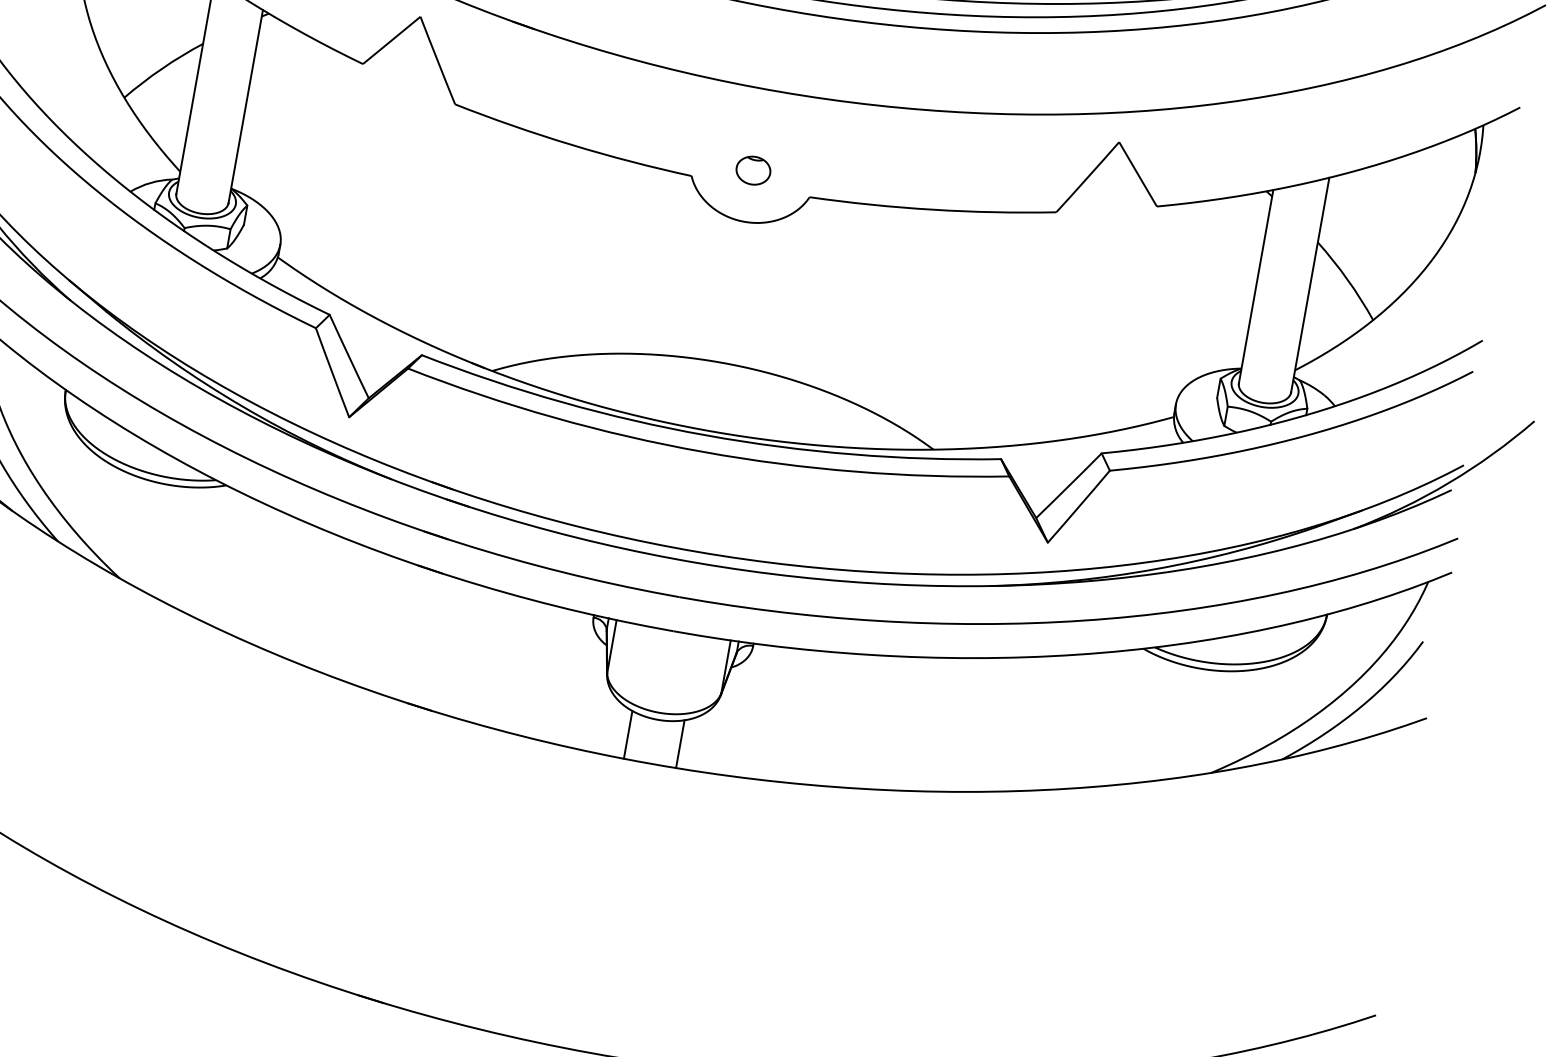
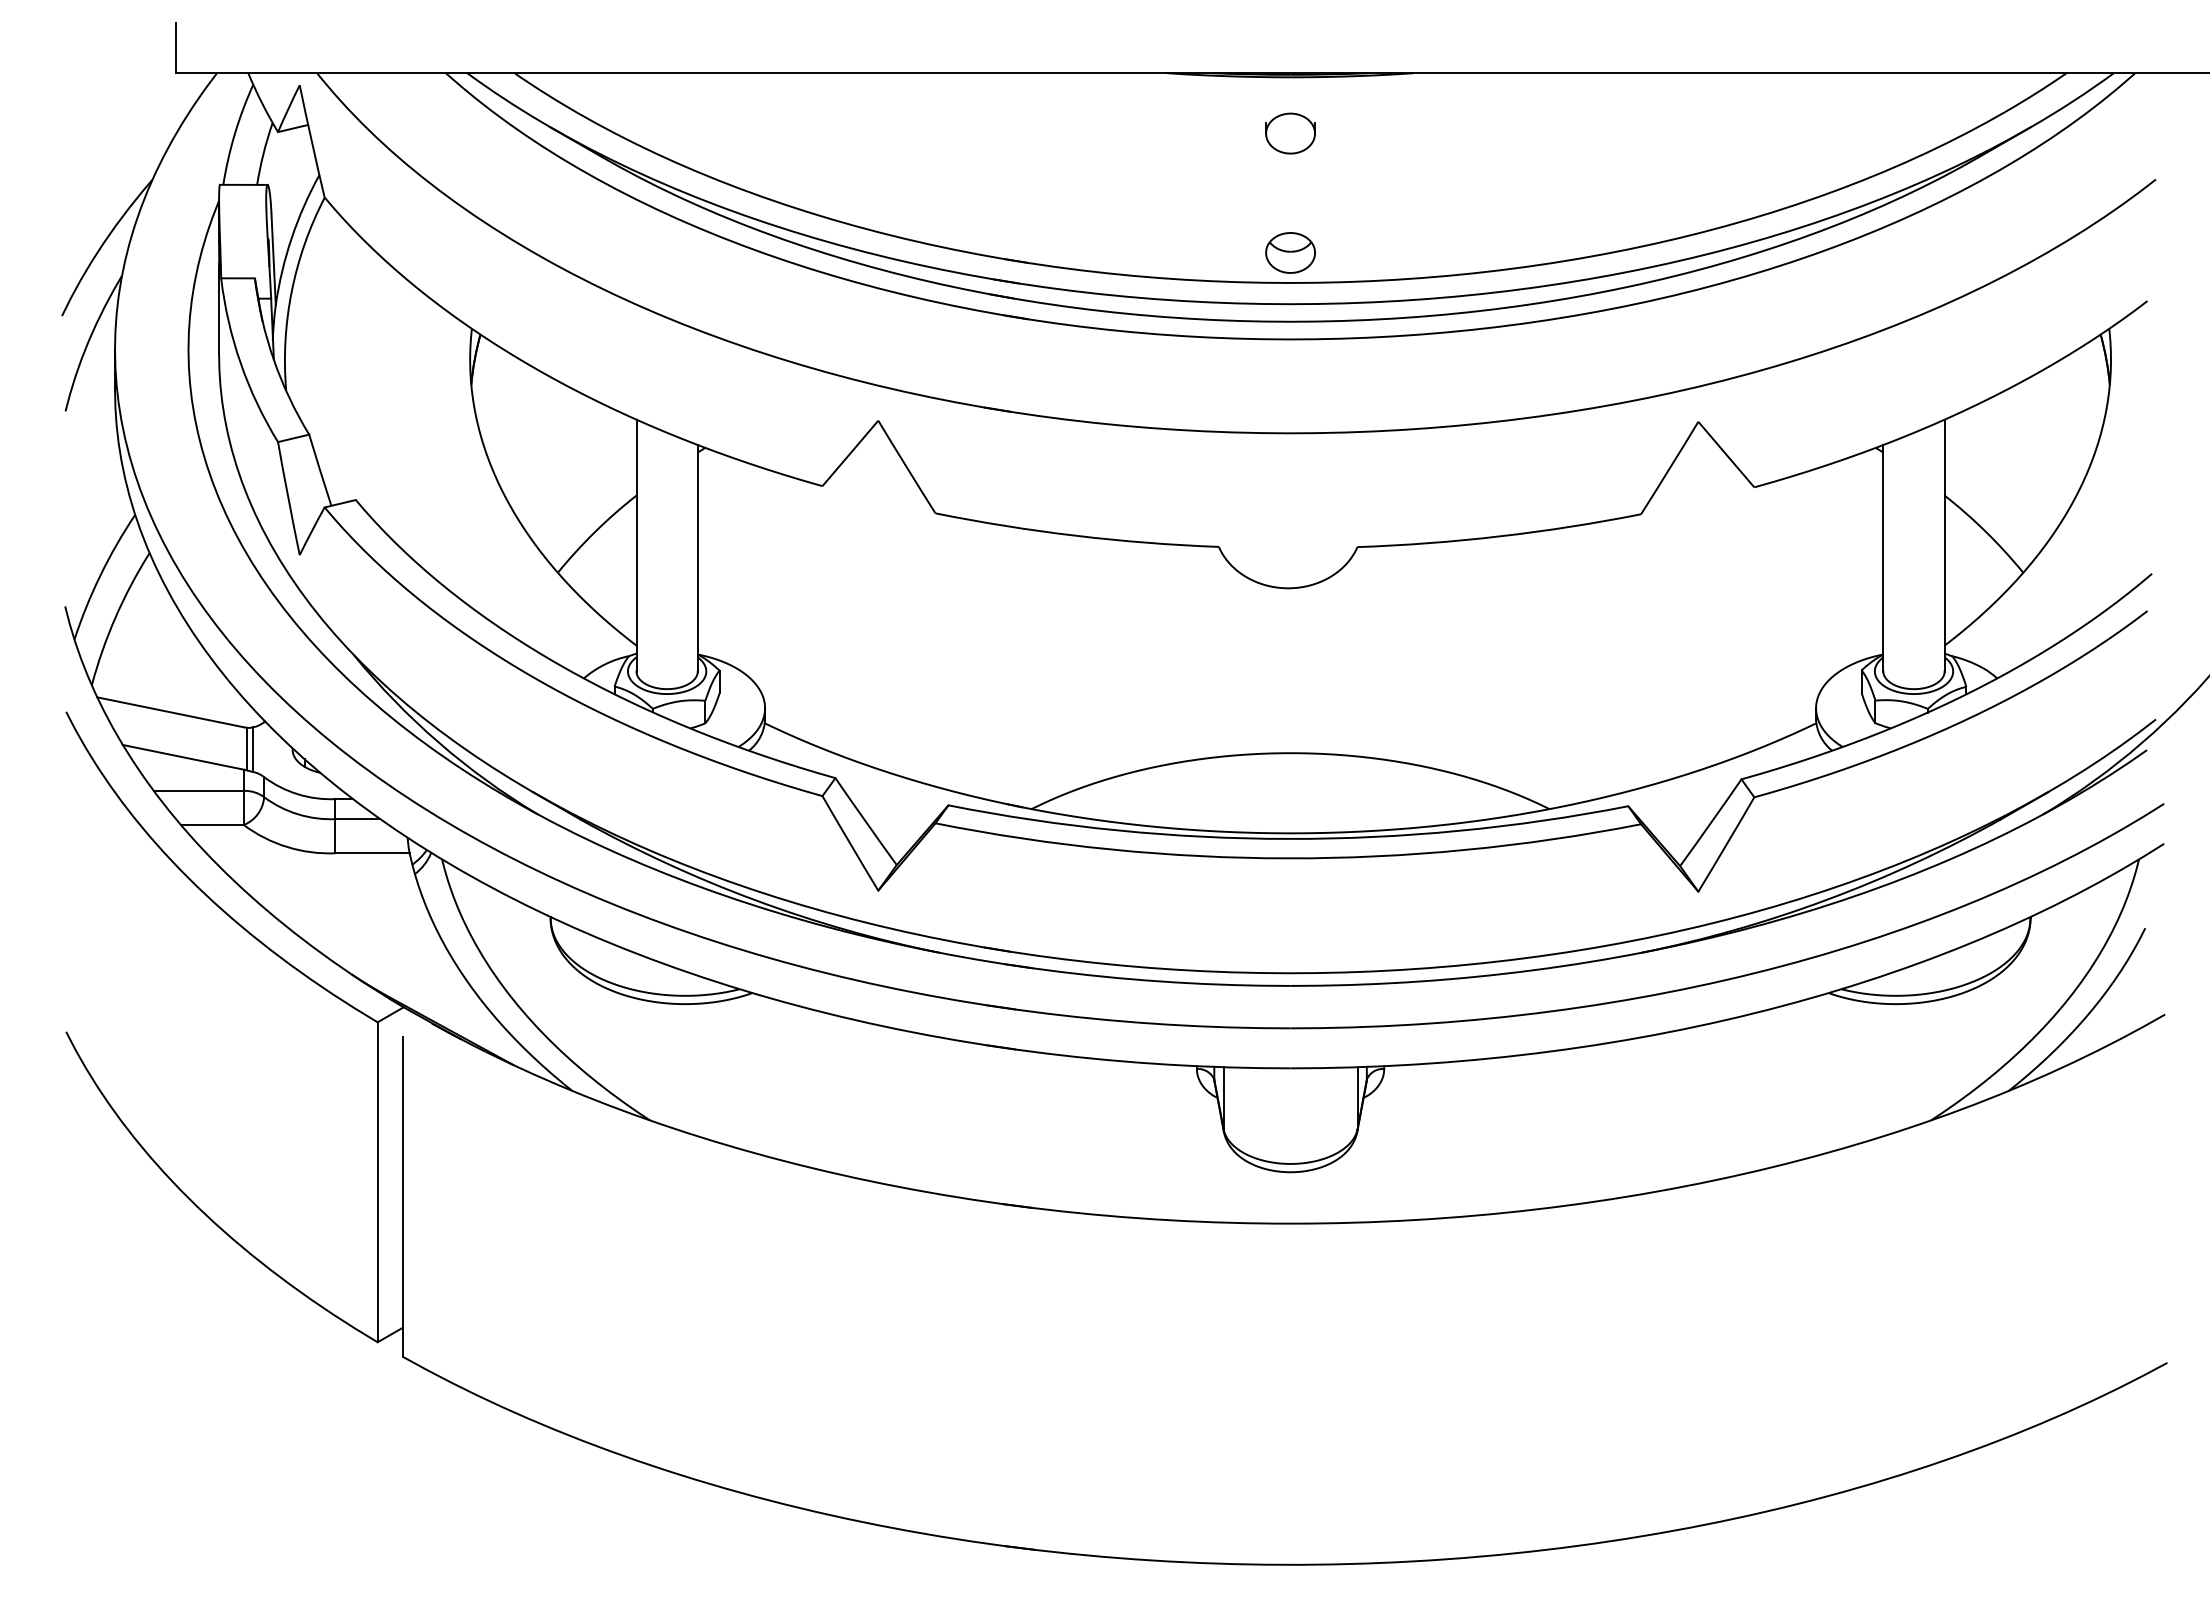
part: (752, 170) -> (1287, 528), removed
line: (627, 734) -> (1259, 1195), removed
line: (680, 744) -> (1321, 1195), removed

